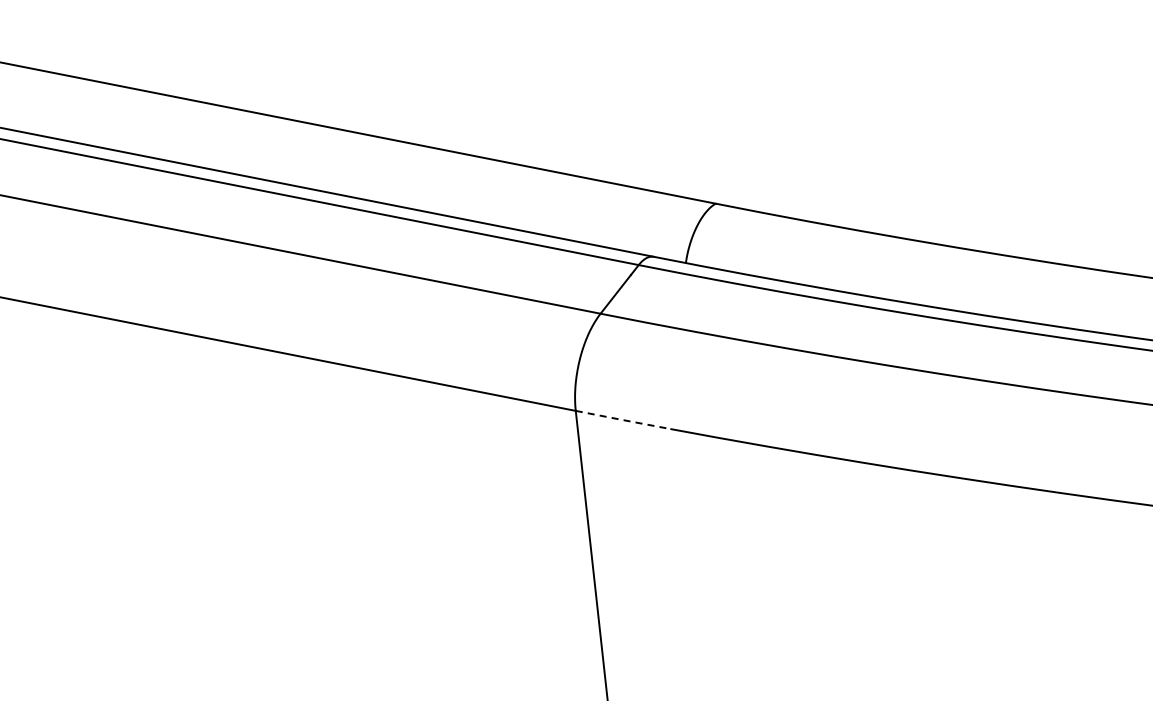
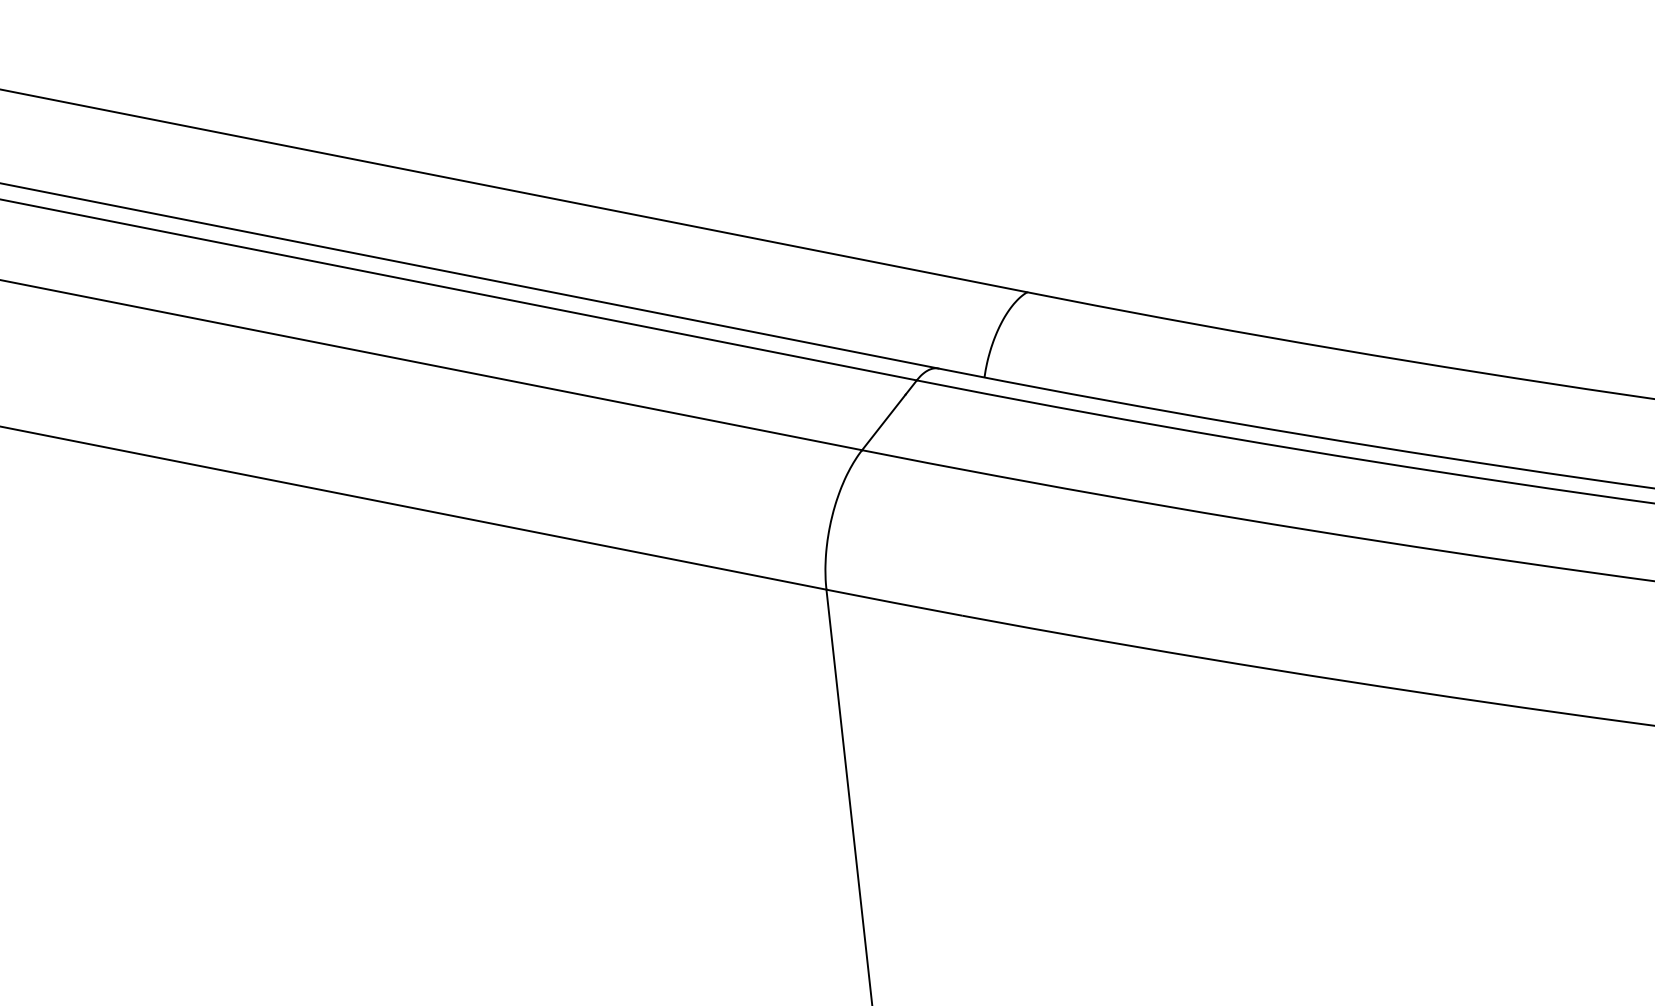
line: (622, 420) -> (893, 603), dashed -> solid

